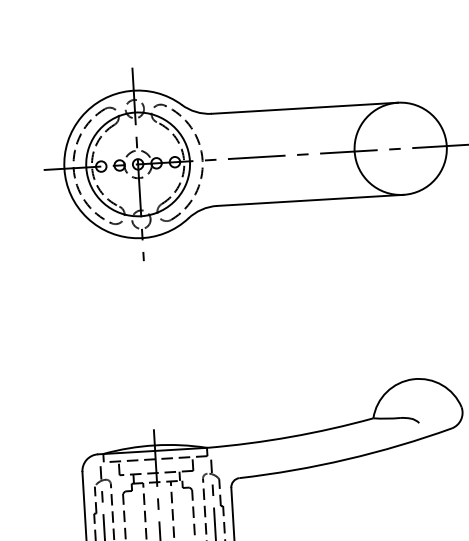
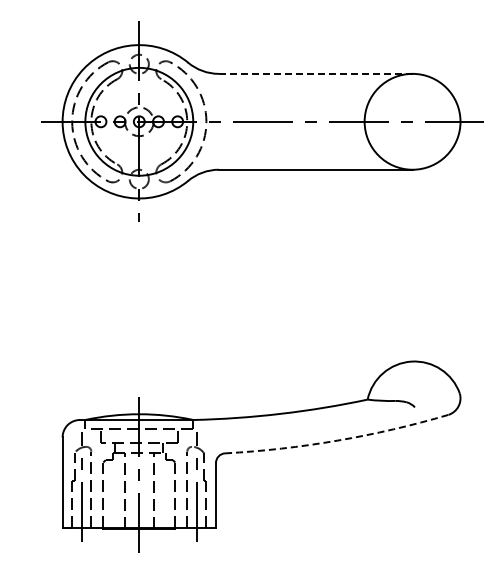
line: (304, 107) -> (315, 73), solid -> dashed
arc: (346, 459) -> (337, 440), solid -> dashed

